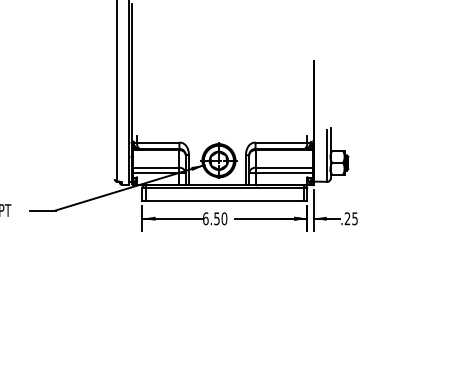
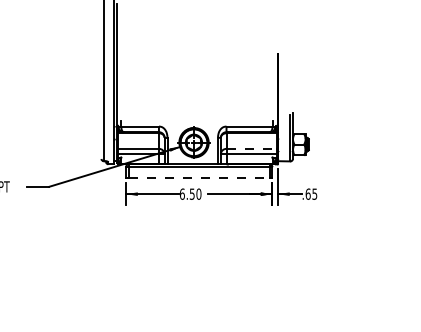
line: (284, 167) -> (252, 148), solid -> dashed
line: (225, 200) -> (199, 177), solid -> dashed
text: (347, 218) -> (308, 193), .25 -> .65

